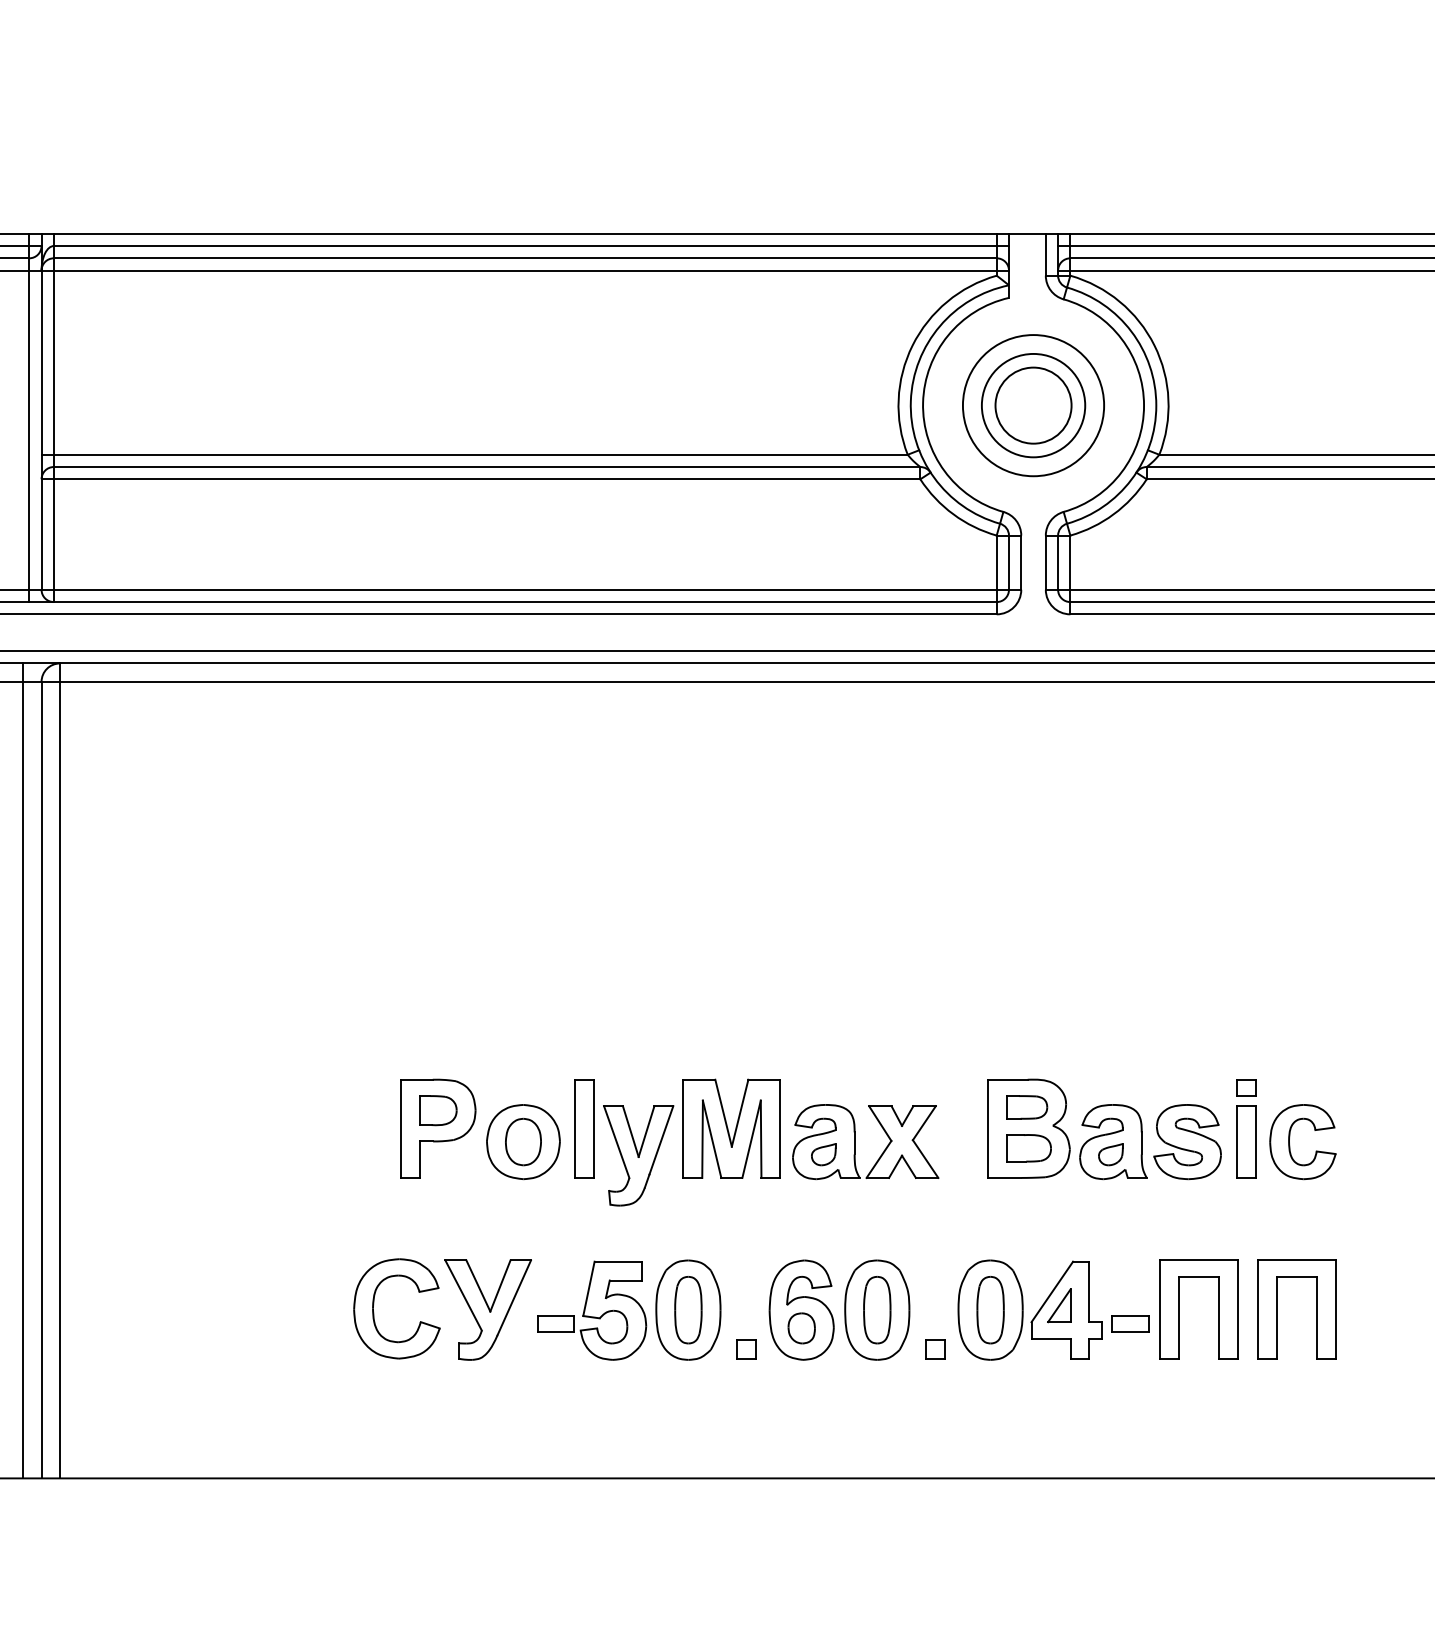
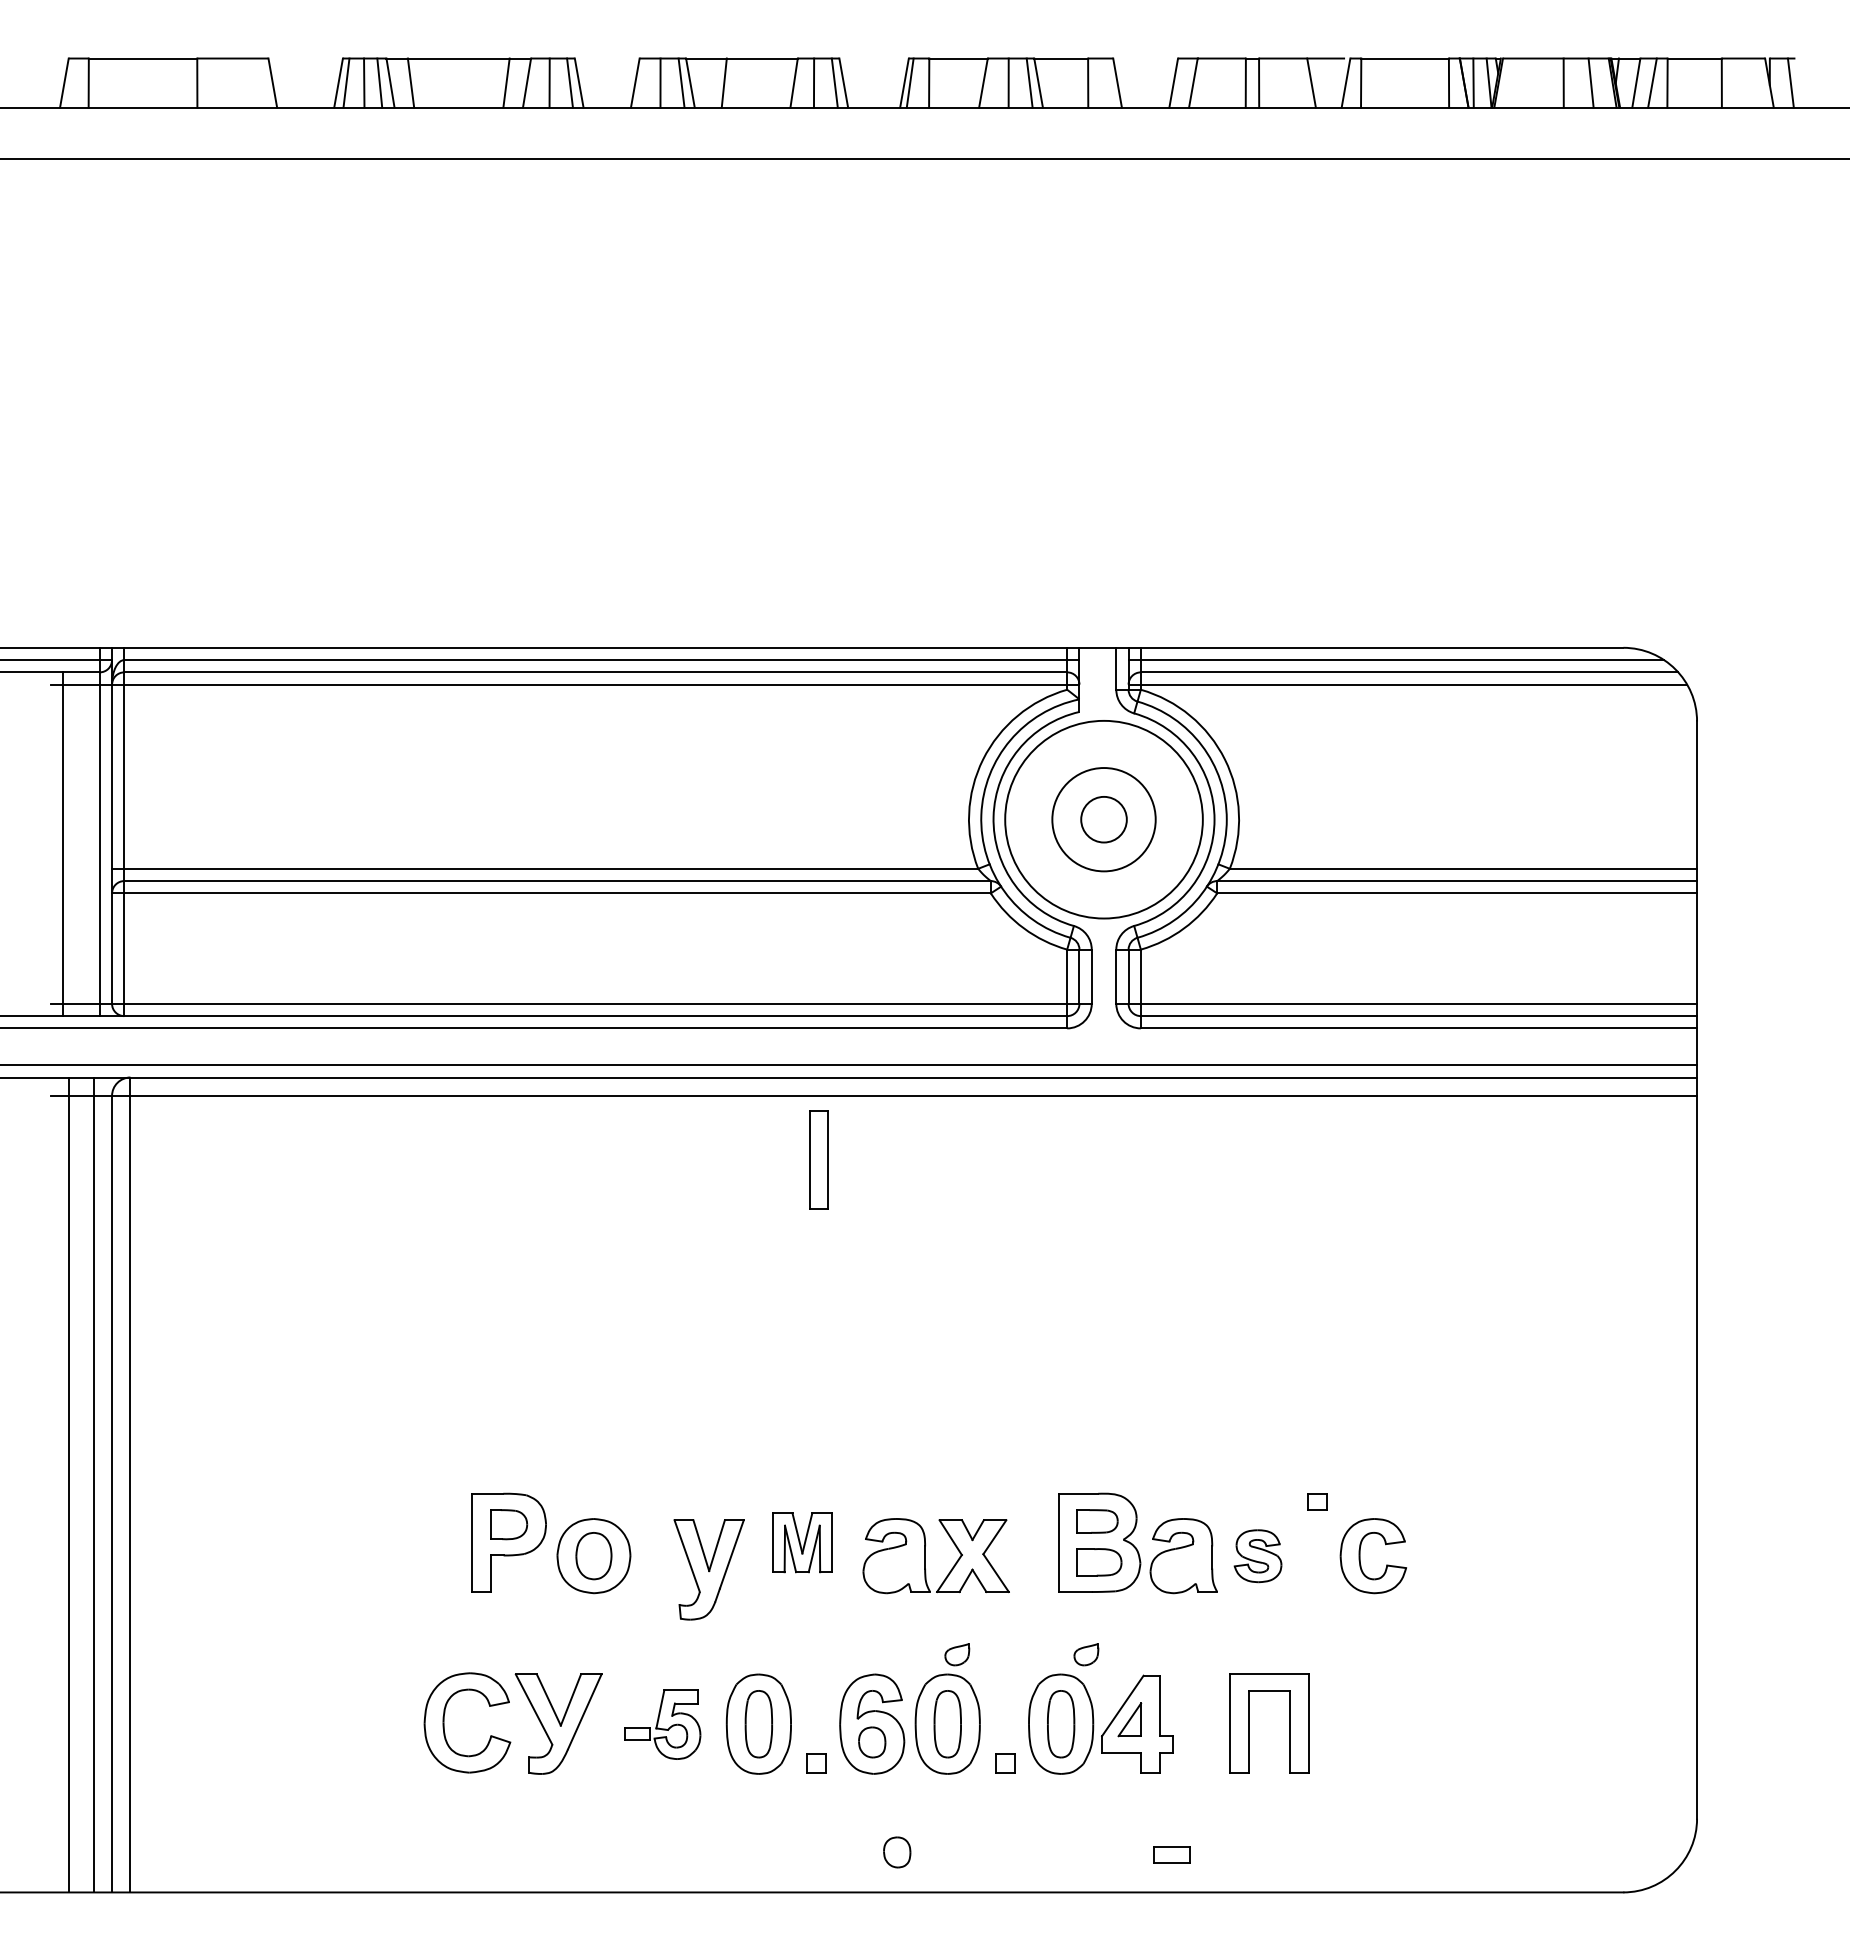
circle: (1033, 405) -> (1103, 819), size x1.4
circle: (1034, 405) -> (1104, 819), size x0.6
part: (584, 1128) -> (818, 1159), moved
part: (732, 1128) -> (802, 1542), size x0.6
part: (1247, 1141) -> (1317, 1555), removed
part: (1187, 1142) -> (1257, 1556), size x0.7
part: (824, 1154) -> (957, 1654), moved
part: (1111, 1154) -> (1086, 1654), moved
part: (1278, 1309) -> (1348, 1723), removed
part: (592, 1310) -> (662, 1724), size x0.7
part: (1130, 1323) -> (1171, 1854), moved
part: (827, 1438) -> (897, 1852), added

